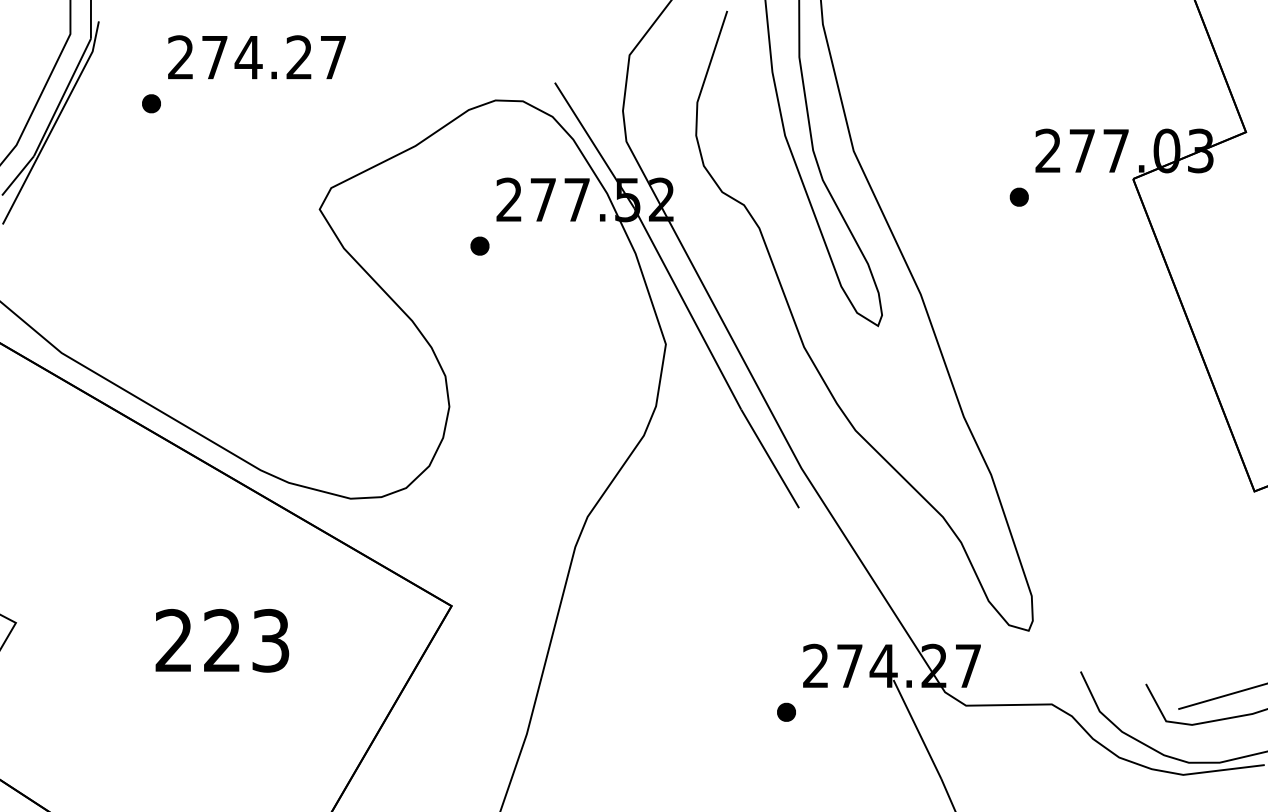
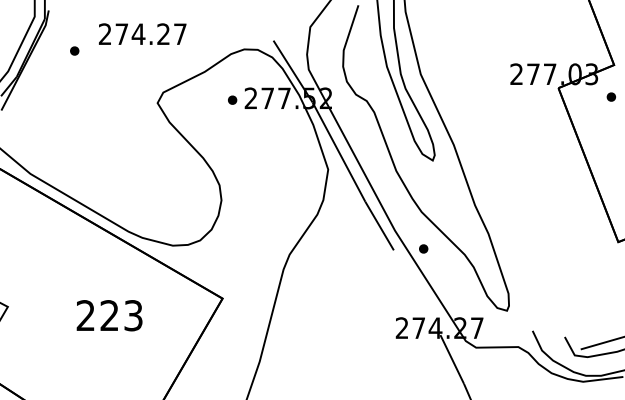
text: (256, 55) -> (142, 33), moved
part: (1017, 195) -> (610, 96), moved
part: (479, 244) -> (232, 99), moved
part: (786, 711) -> (423, 248), moved

